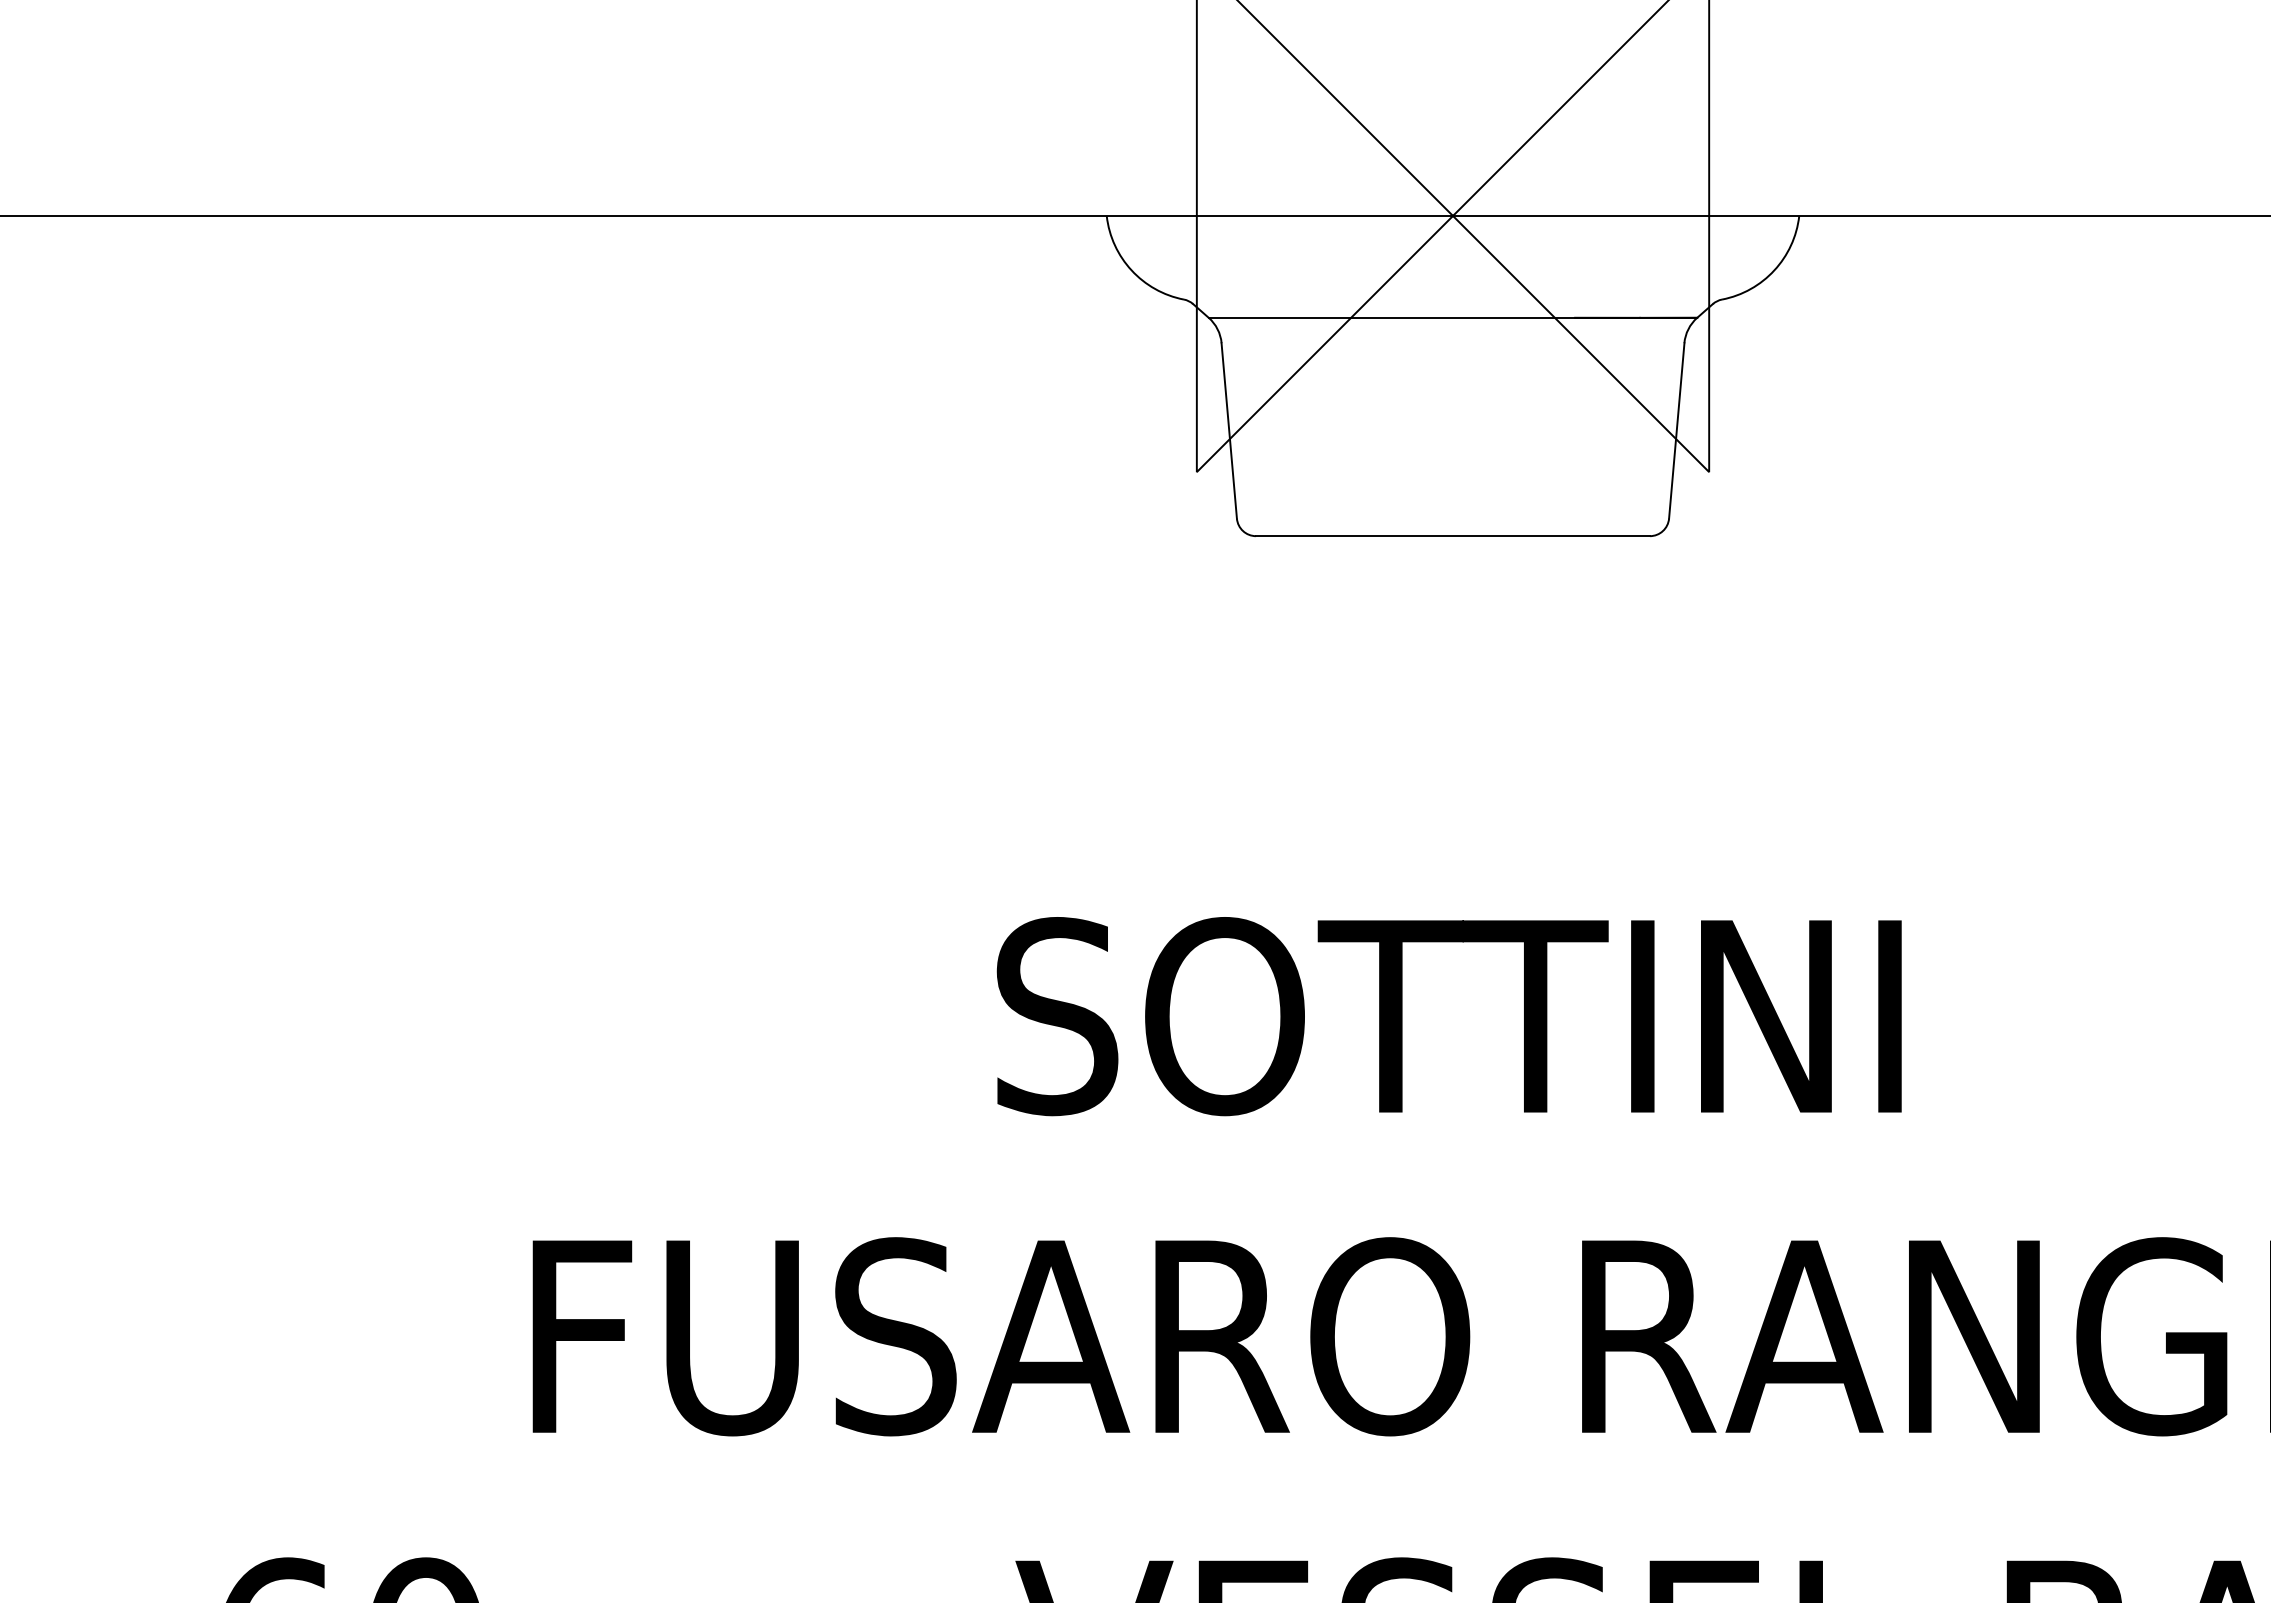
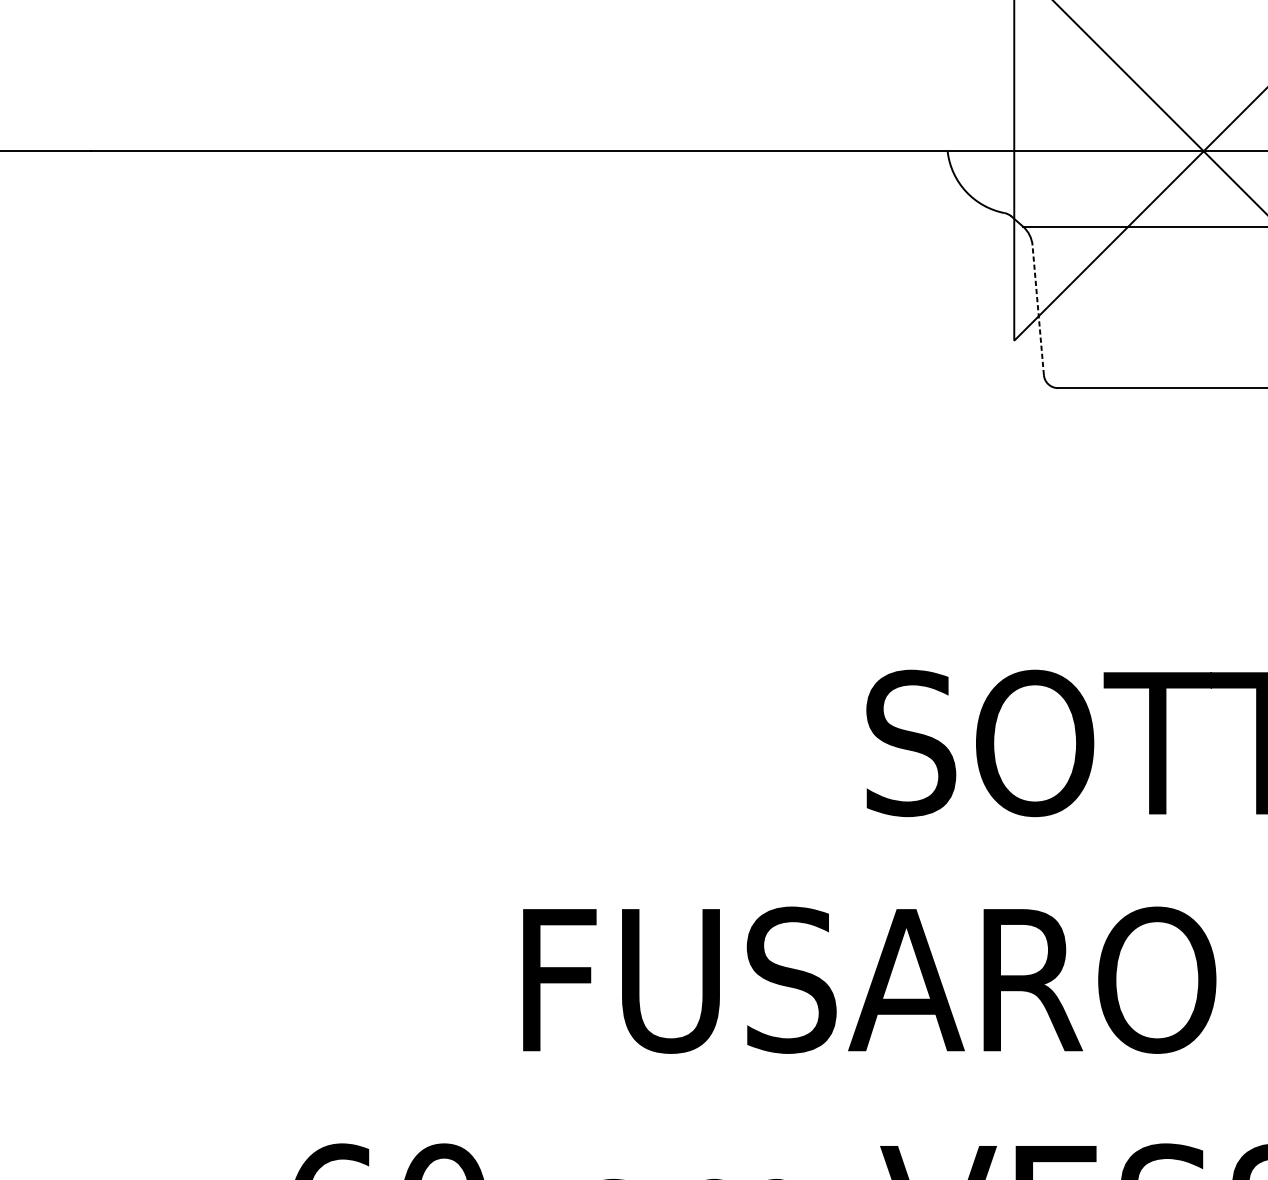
line: (1229, 430) -> (1038, 309), solid -> dashed

